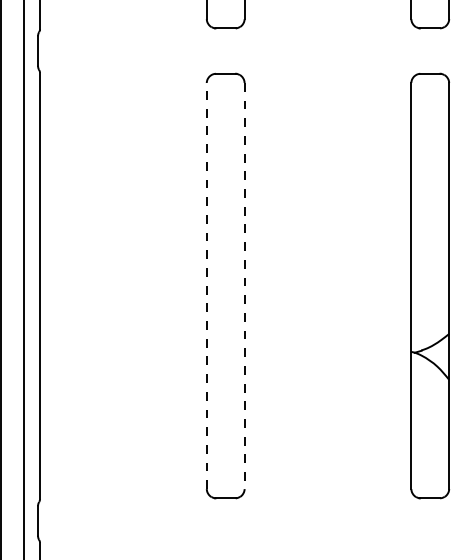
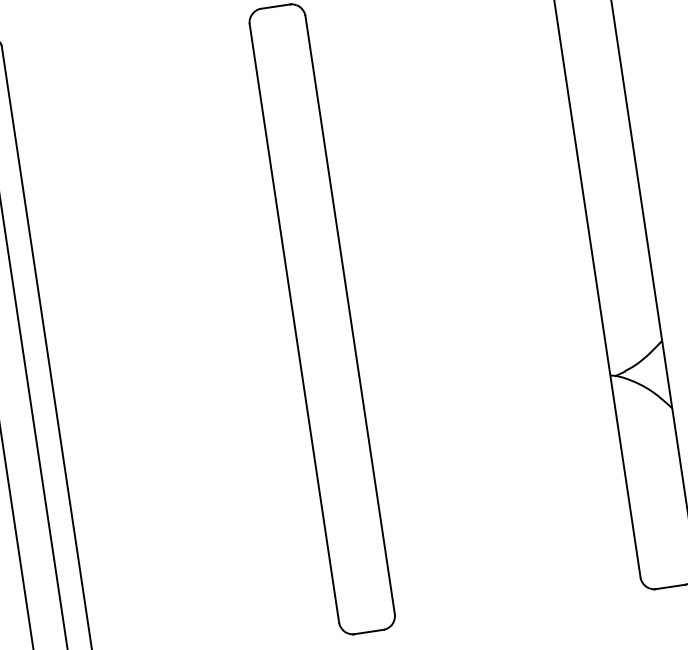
line: (206, 285) -> (293, 322), dashed -> solid
line: (244, 286) -> (350, 315), dashed -> solid

